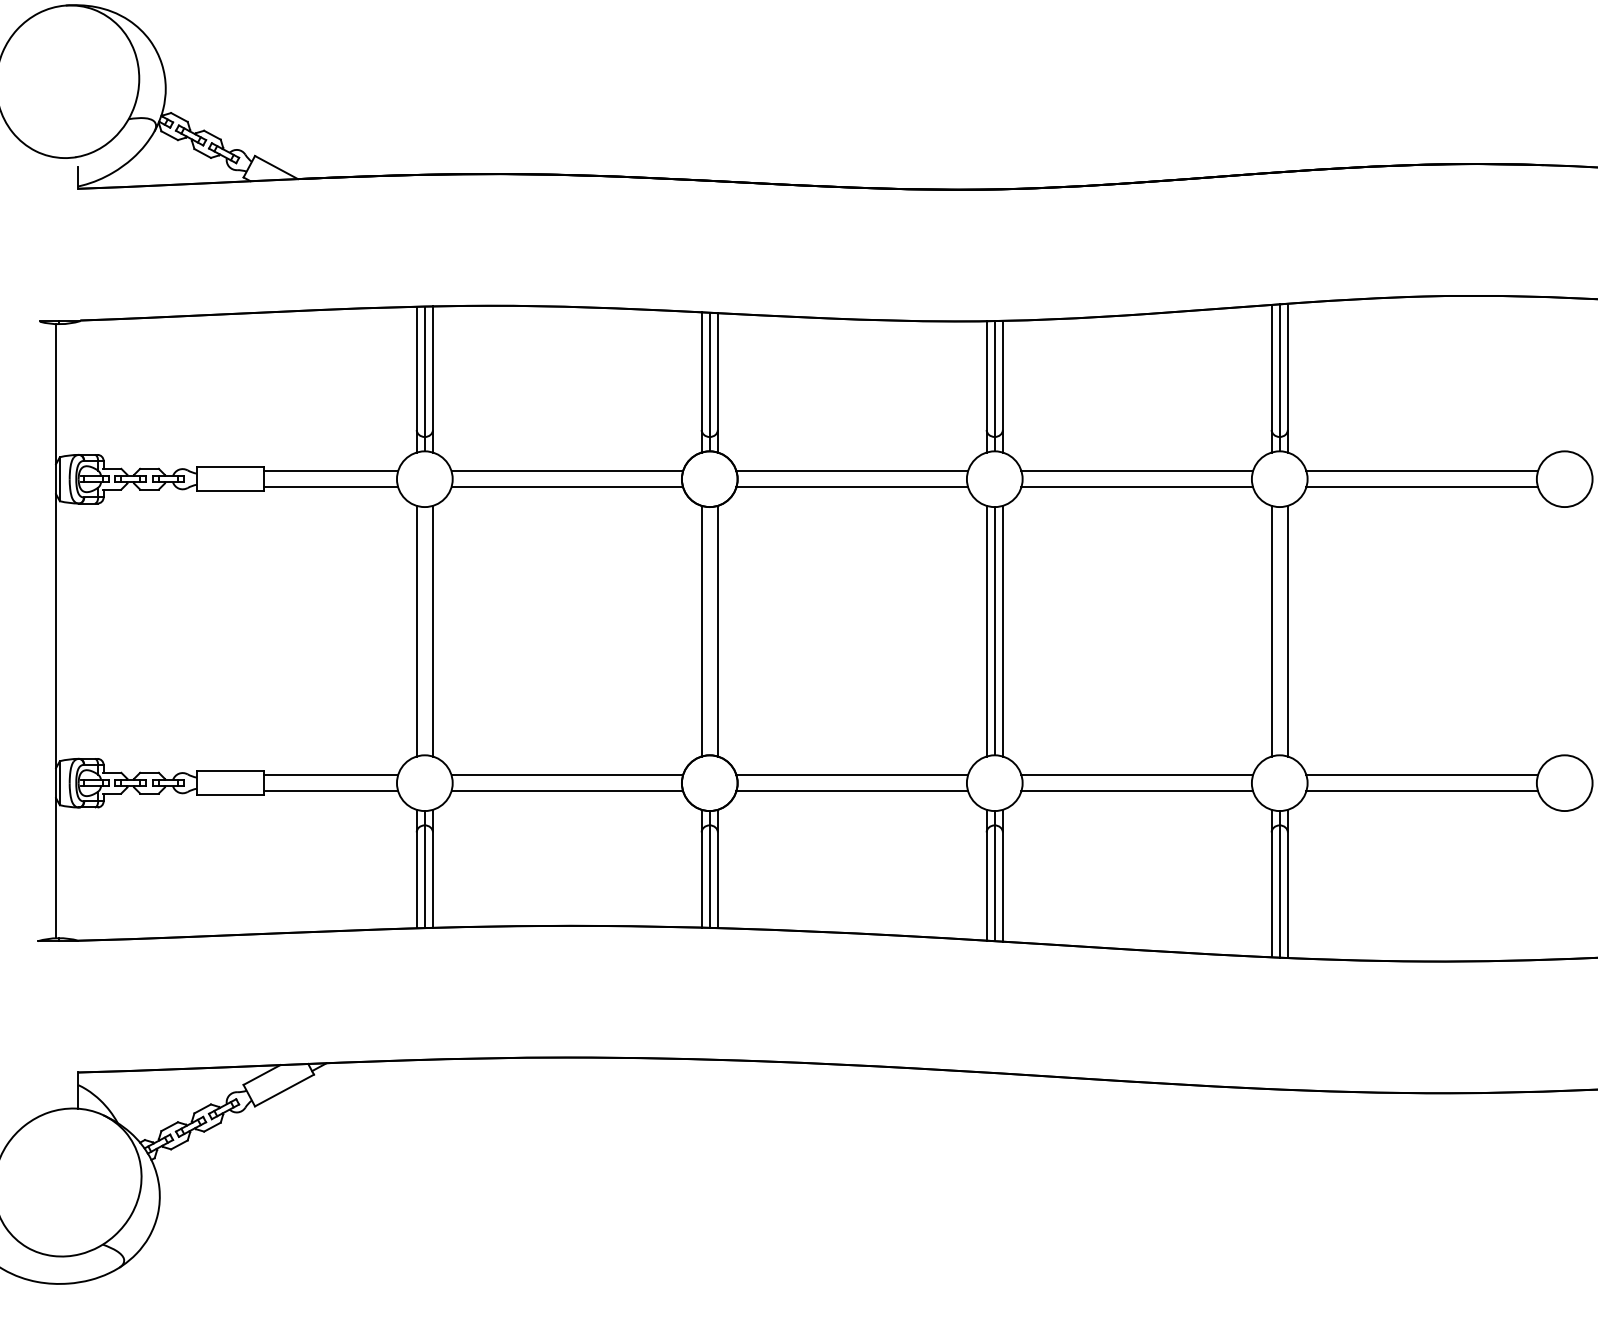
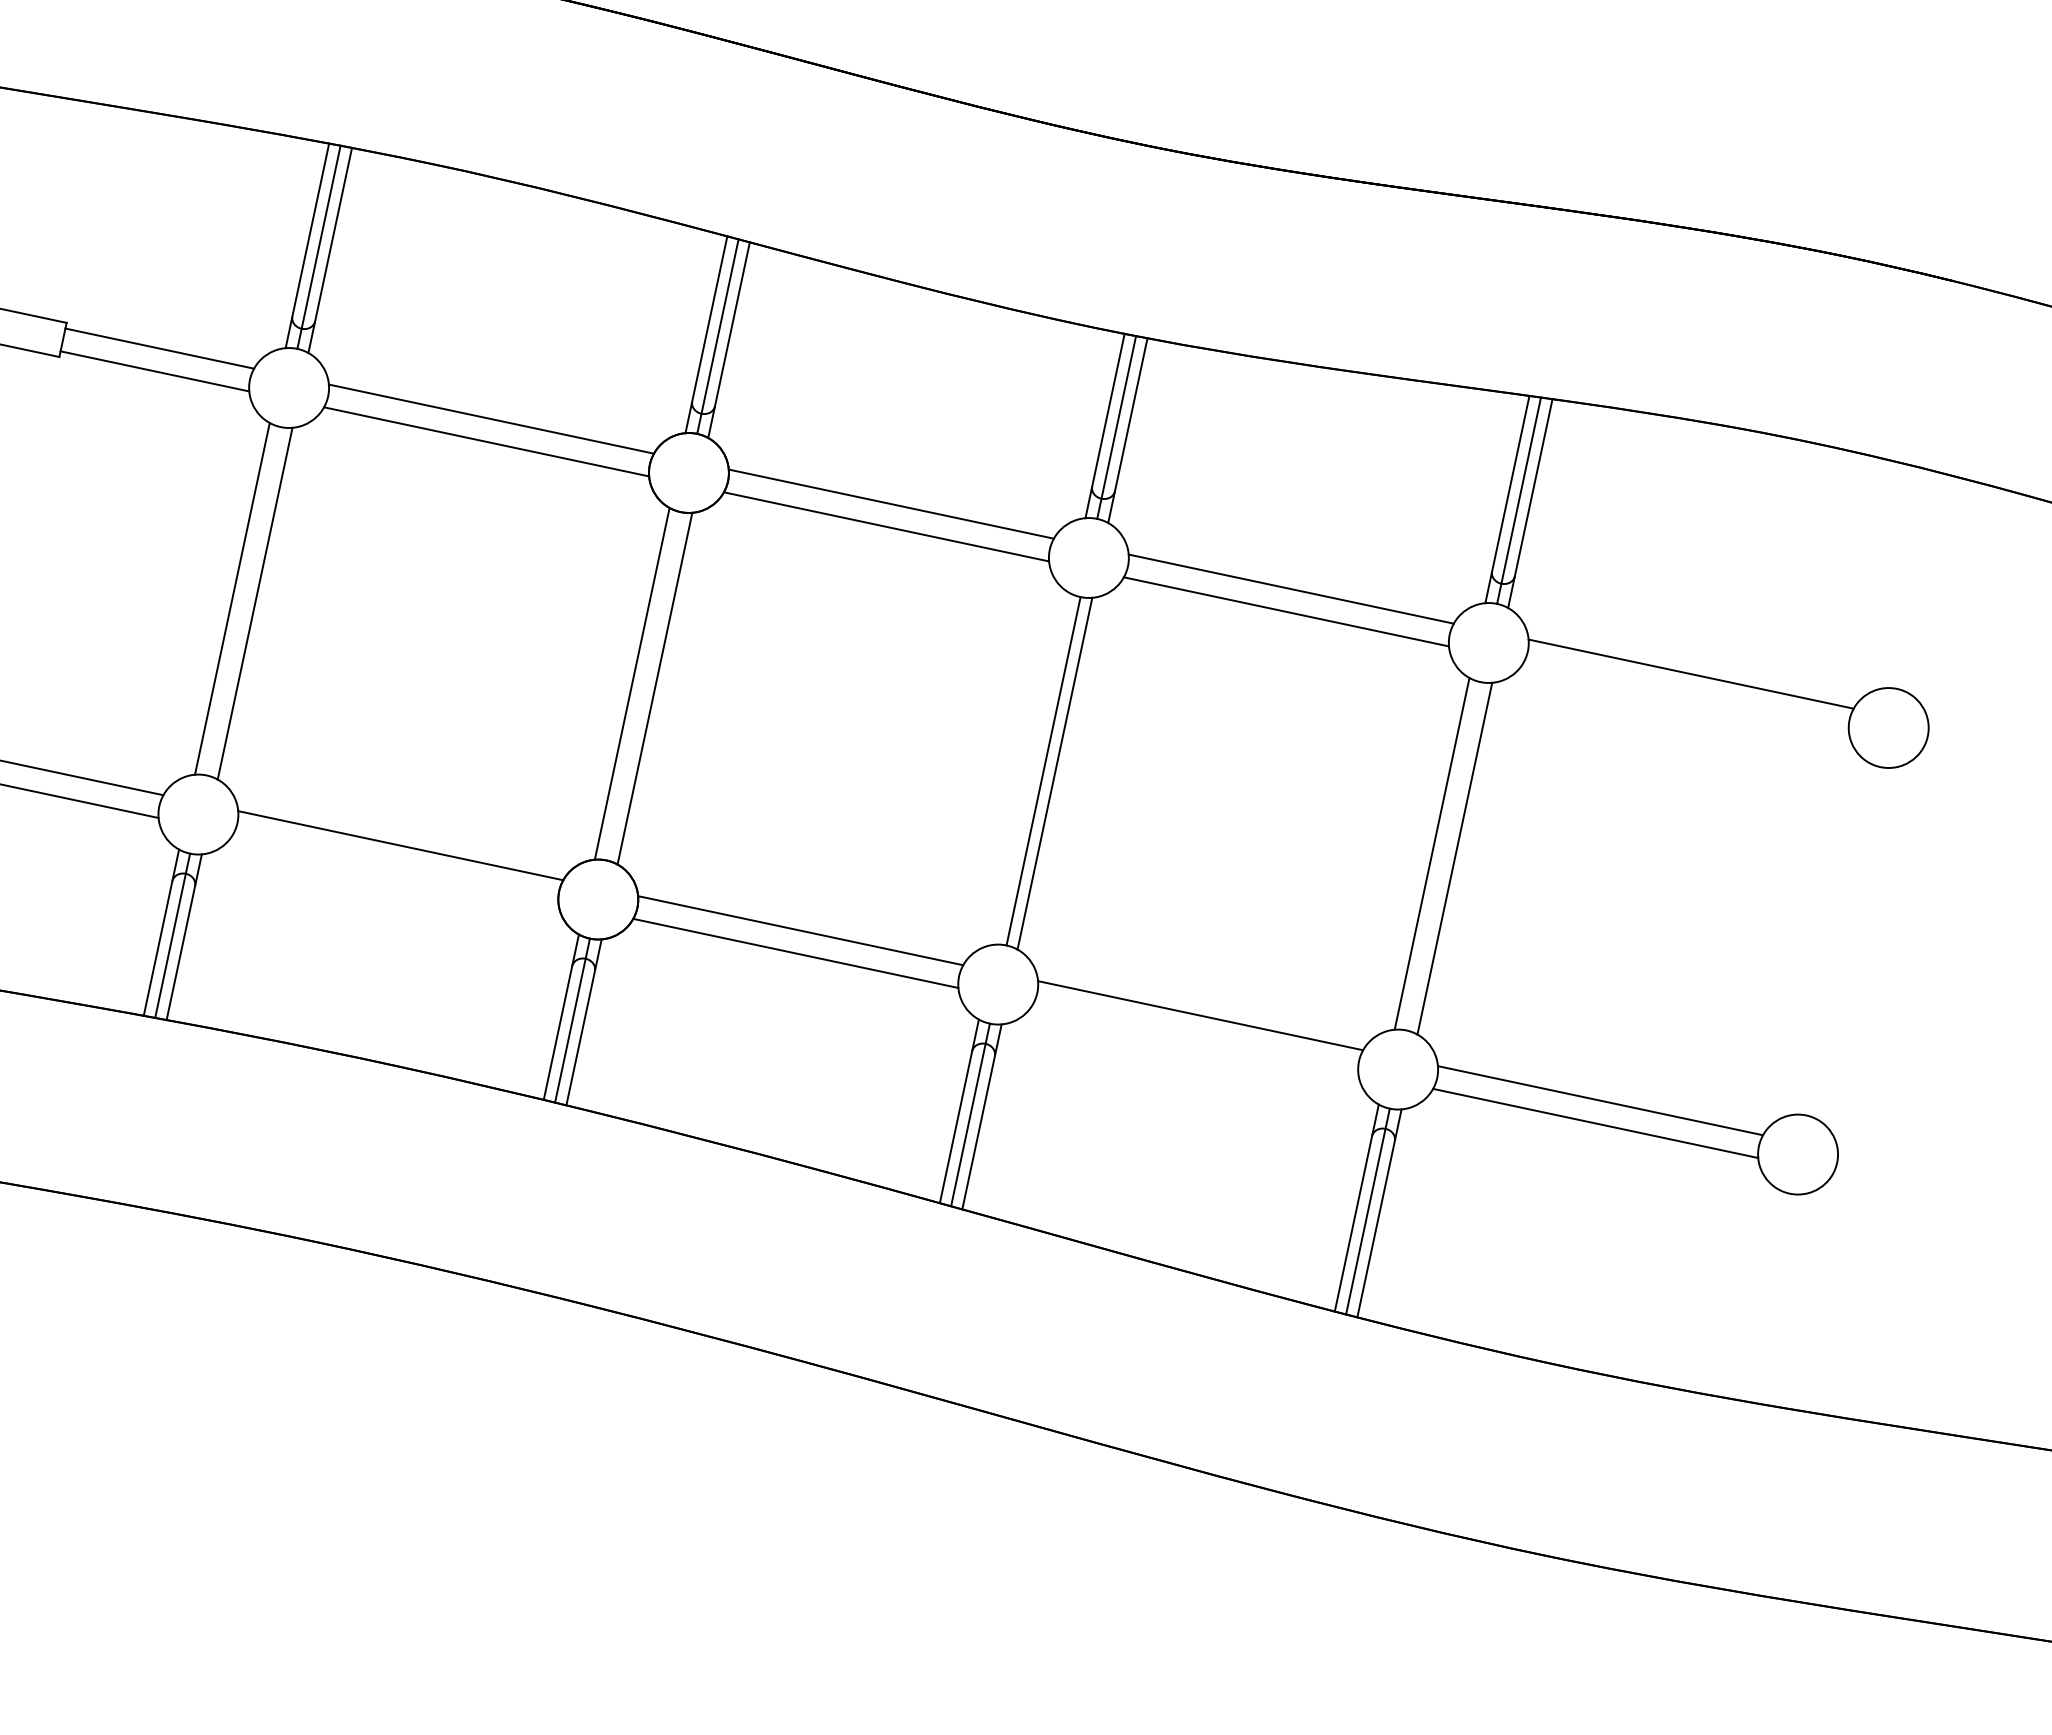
line: (1422, 487) -> (1686, 697), removed
line: (986, 630) -> (1032, 767), removed
line: (567, 791) -> (396, 868), removed
line: (1137, 791) -> (1196, 1038), removed

